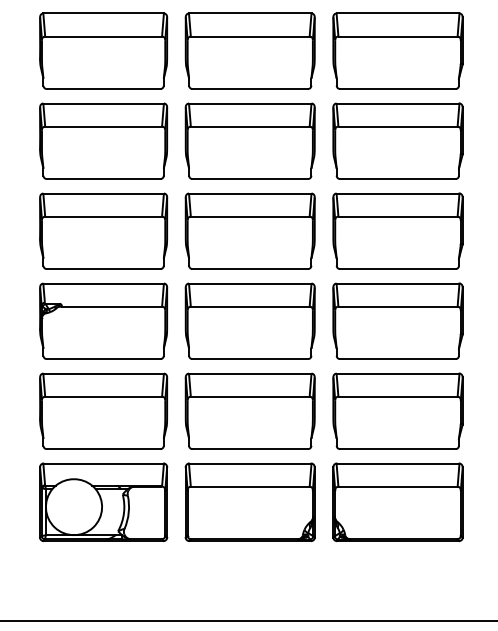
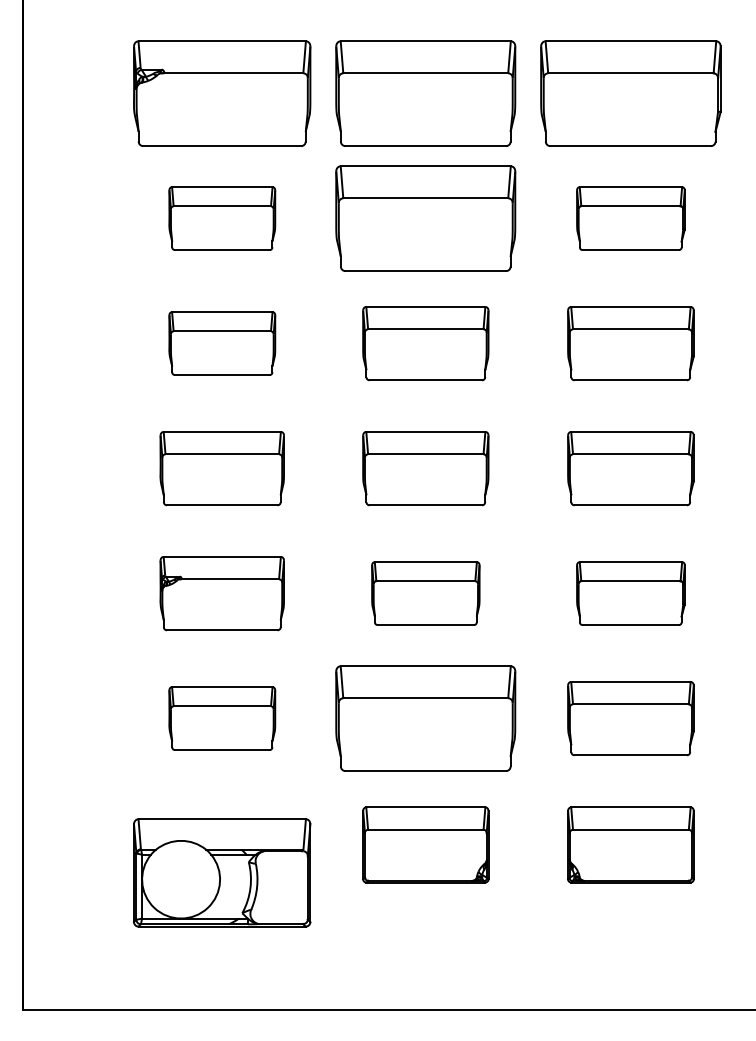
part: (103, 51) -> (222, 218), size x0.6
part: (397, 51) -> (630, 218), size x0.6
part: (103, 141) -> (222, 343), size x0.6
part: (250, 141) -> (425, 343), size x0.7
part: (397, 141) -> (630, 343), size x0.7
part: (103, 231) -> (222, 468), size x0.7
part: (250, 231) -> (425, 468), size x0.7
part: (397, 231) -> (630, 468), size x0.7
part: (103, 321) -> (222, 593), size x0.7
part: (250, 321) -> (425, 593), size x0.6
part: (397, 321) -> (630, 593), size x0.6
part: (103, 411) -> (222, 718), size x0.6
part: (397, 411) -> (630, 718), size x0.7
part: (103, 501) -> (222, 872), moved
part: (250, 501) -> (425, 844), size x0.7
part: (397, 501) -> (630, 844), size x0.7

